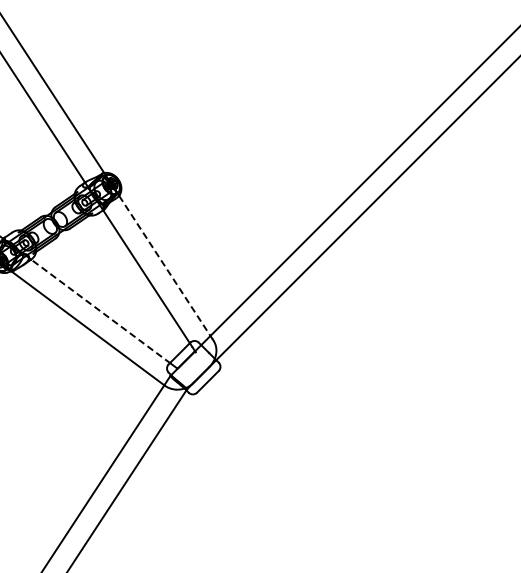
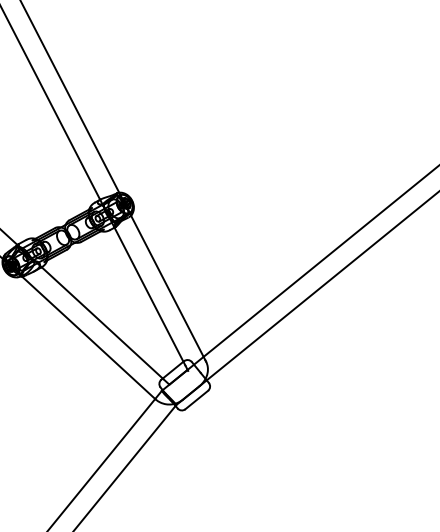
line: (165, 267) -> (167, 287), dashed -> solid
line: (100, 311) -> (102, 323), dashed -> solid

